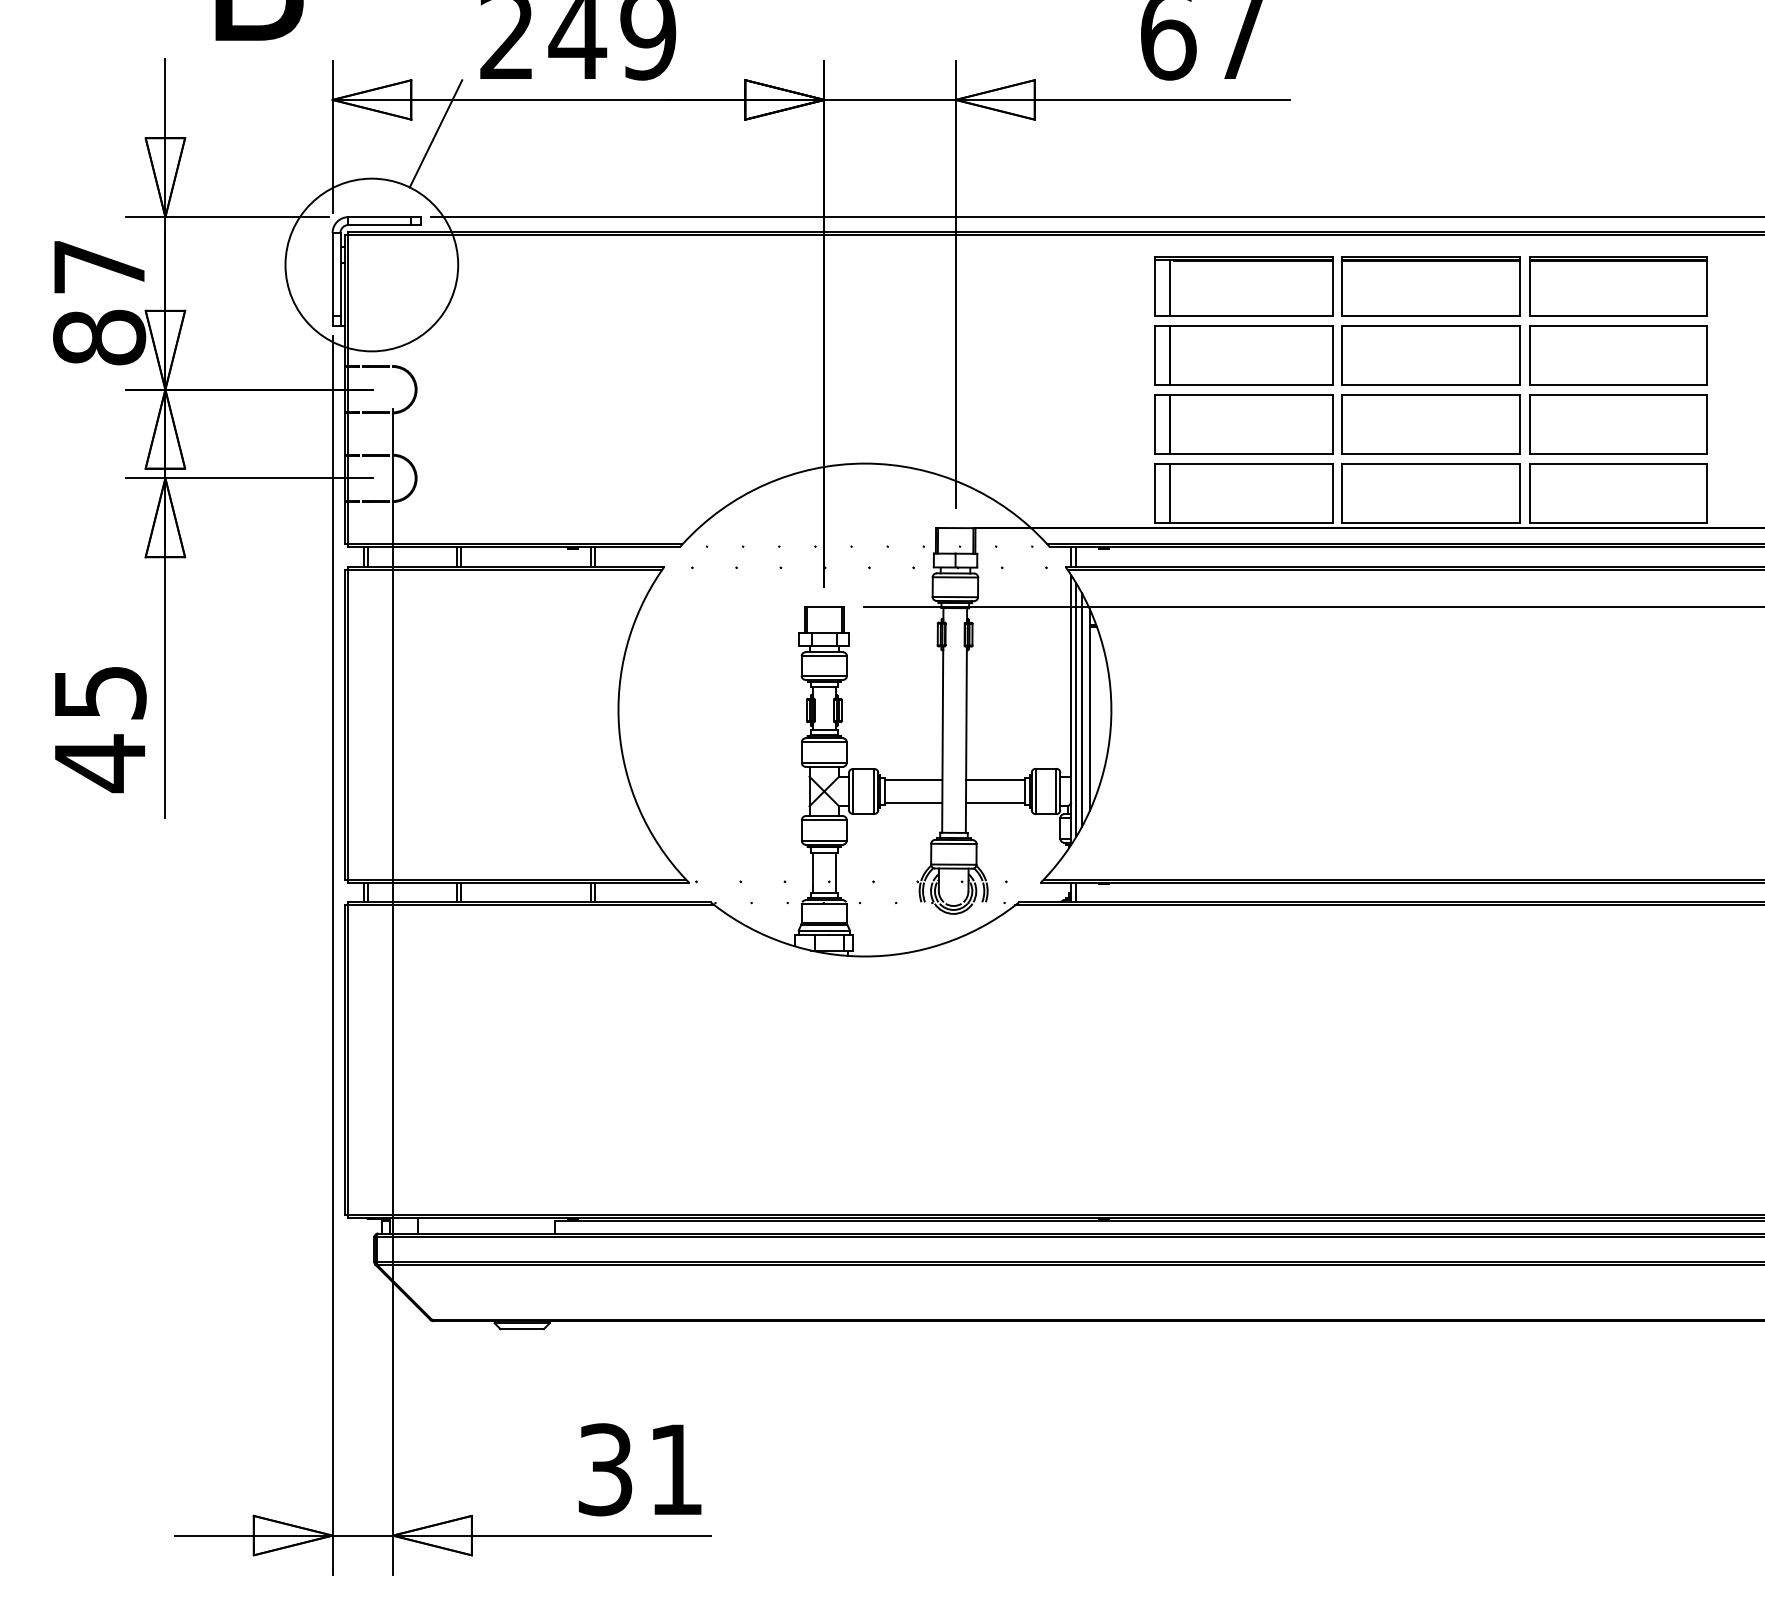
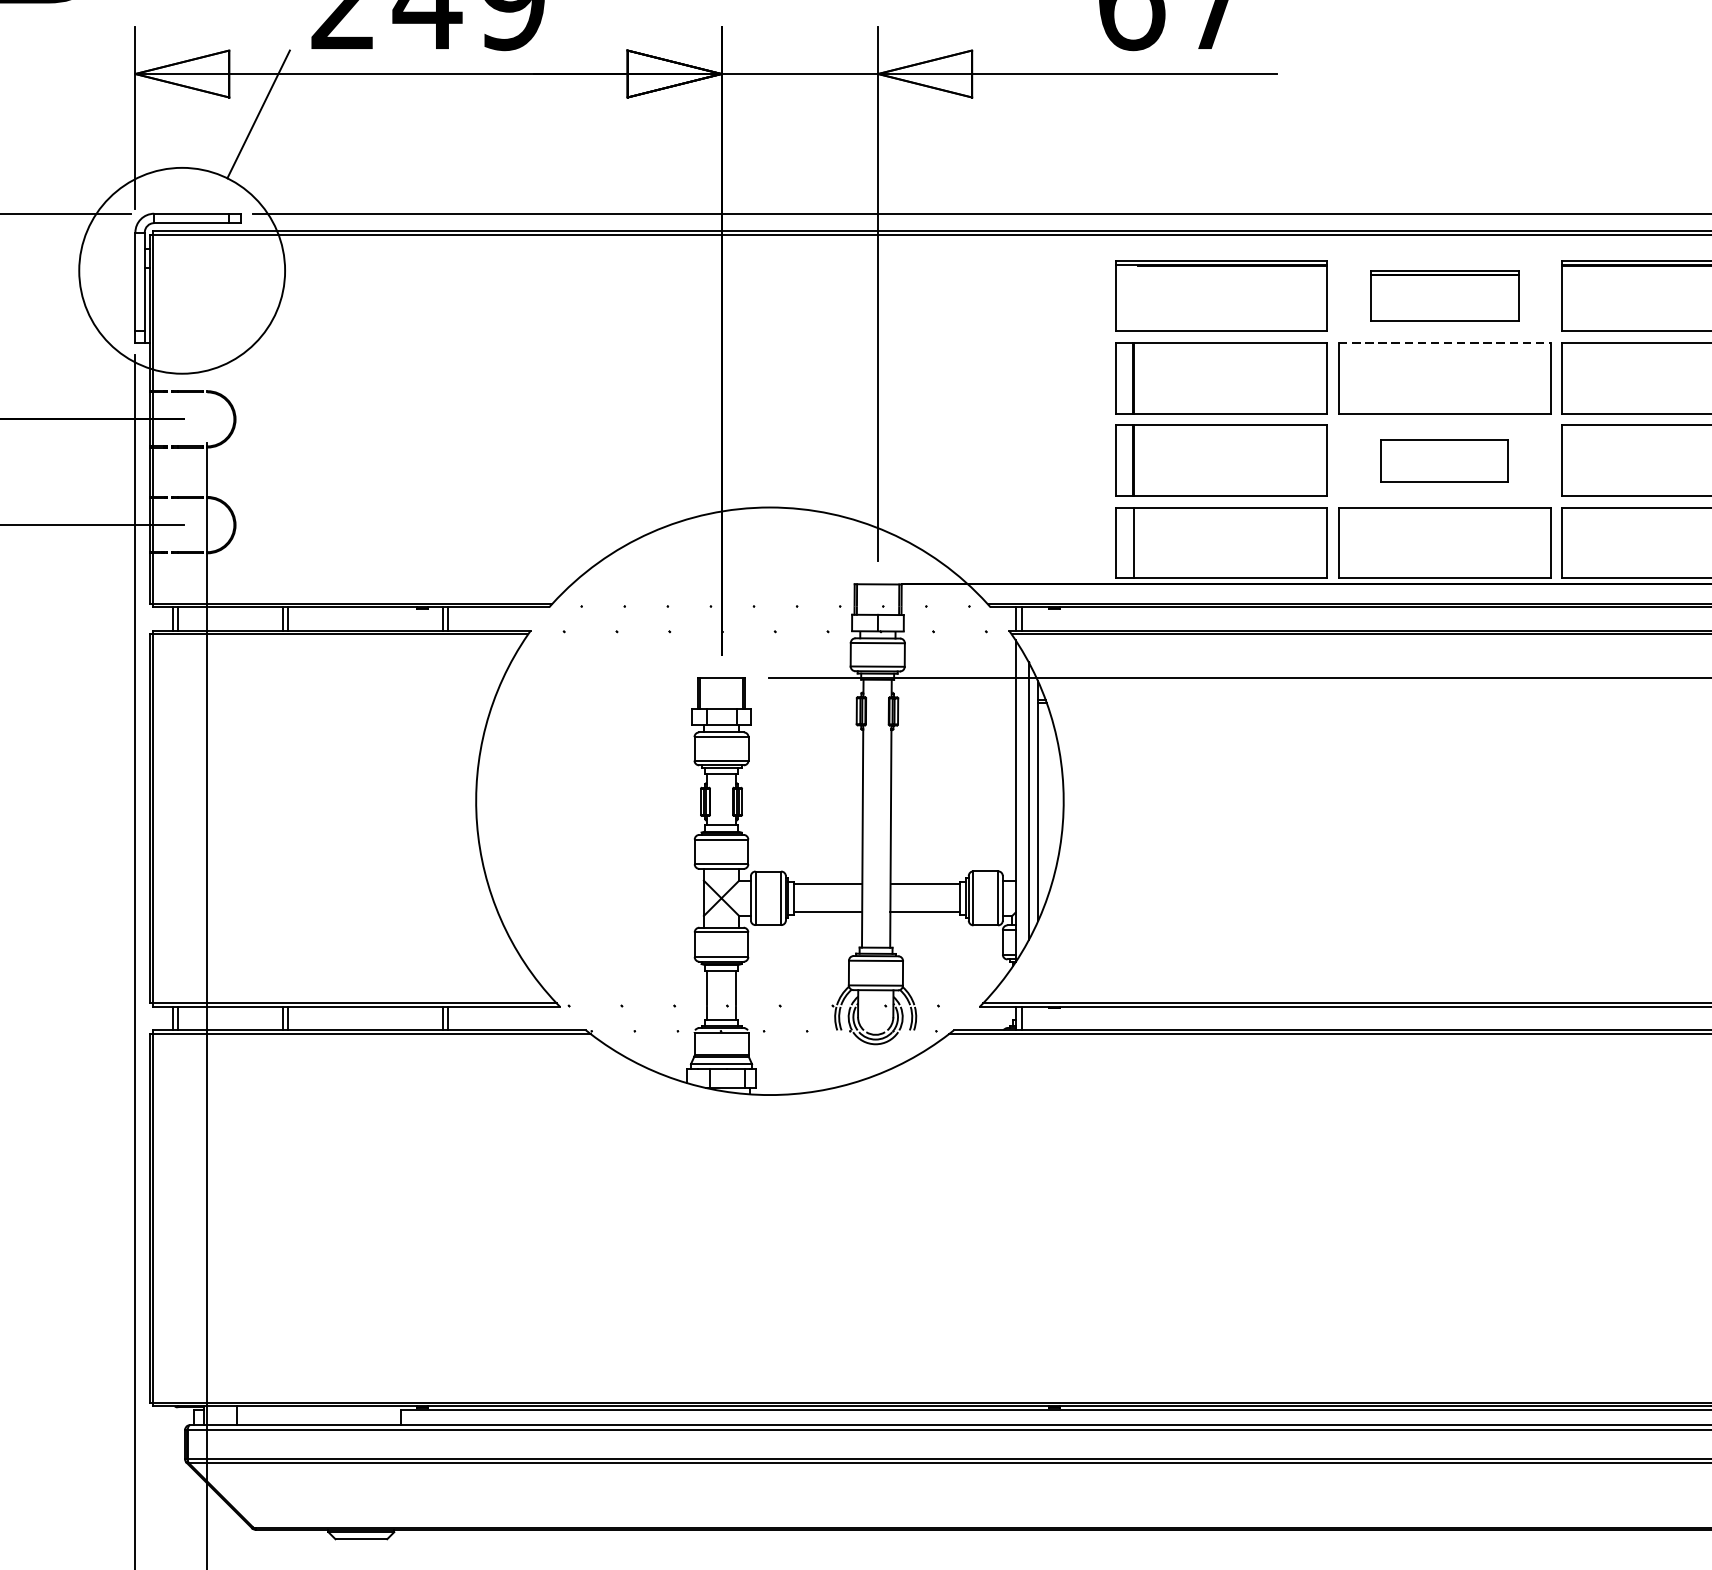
part: (1430, 286) -> (1444, 296), size x0.7
line: (1169, 287) -> (1132, 297), removed
line: (1431, 325) -> (1445, 342), solid -> dashed
part: (1430, 424) -> (1444, 460), size x0.6
line: (1075, 709) -> (1020, 800), removed

